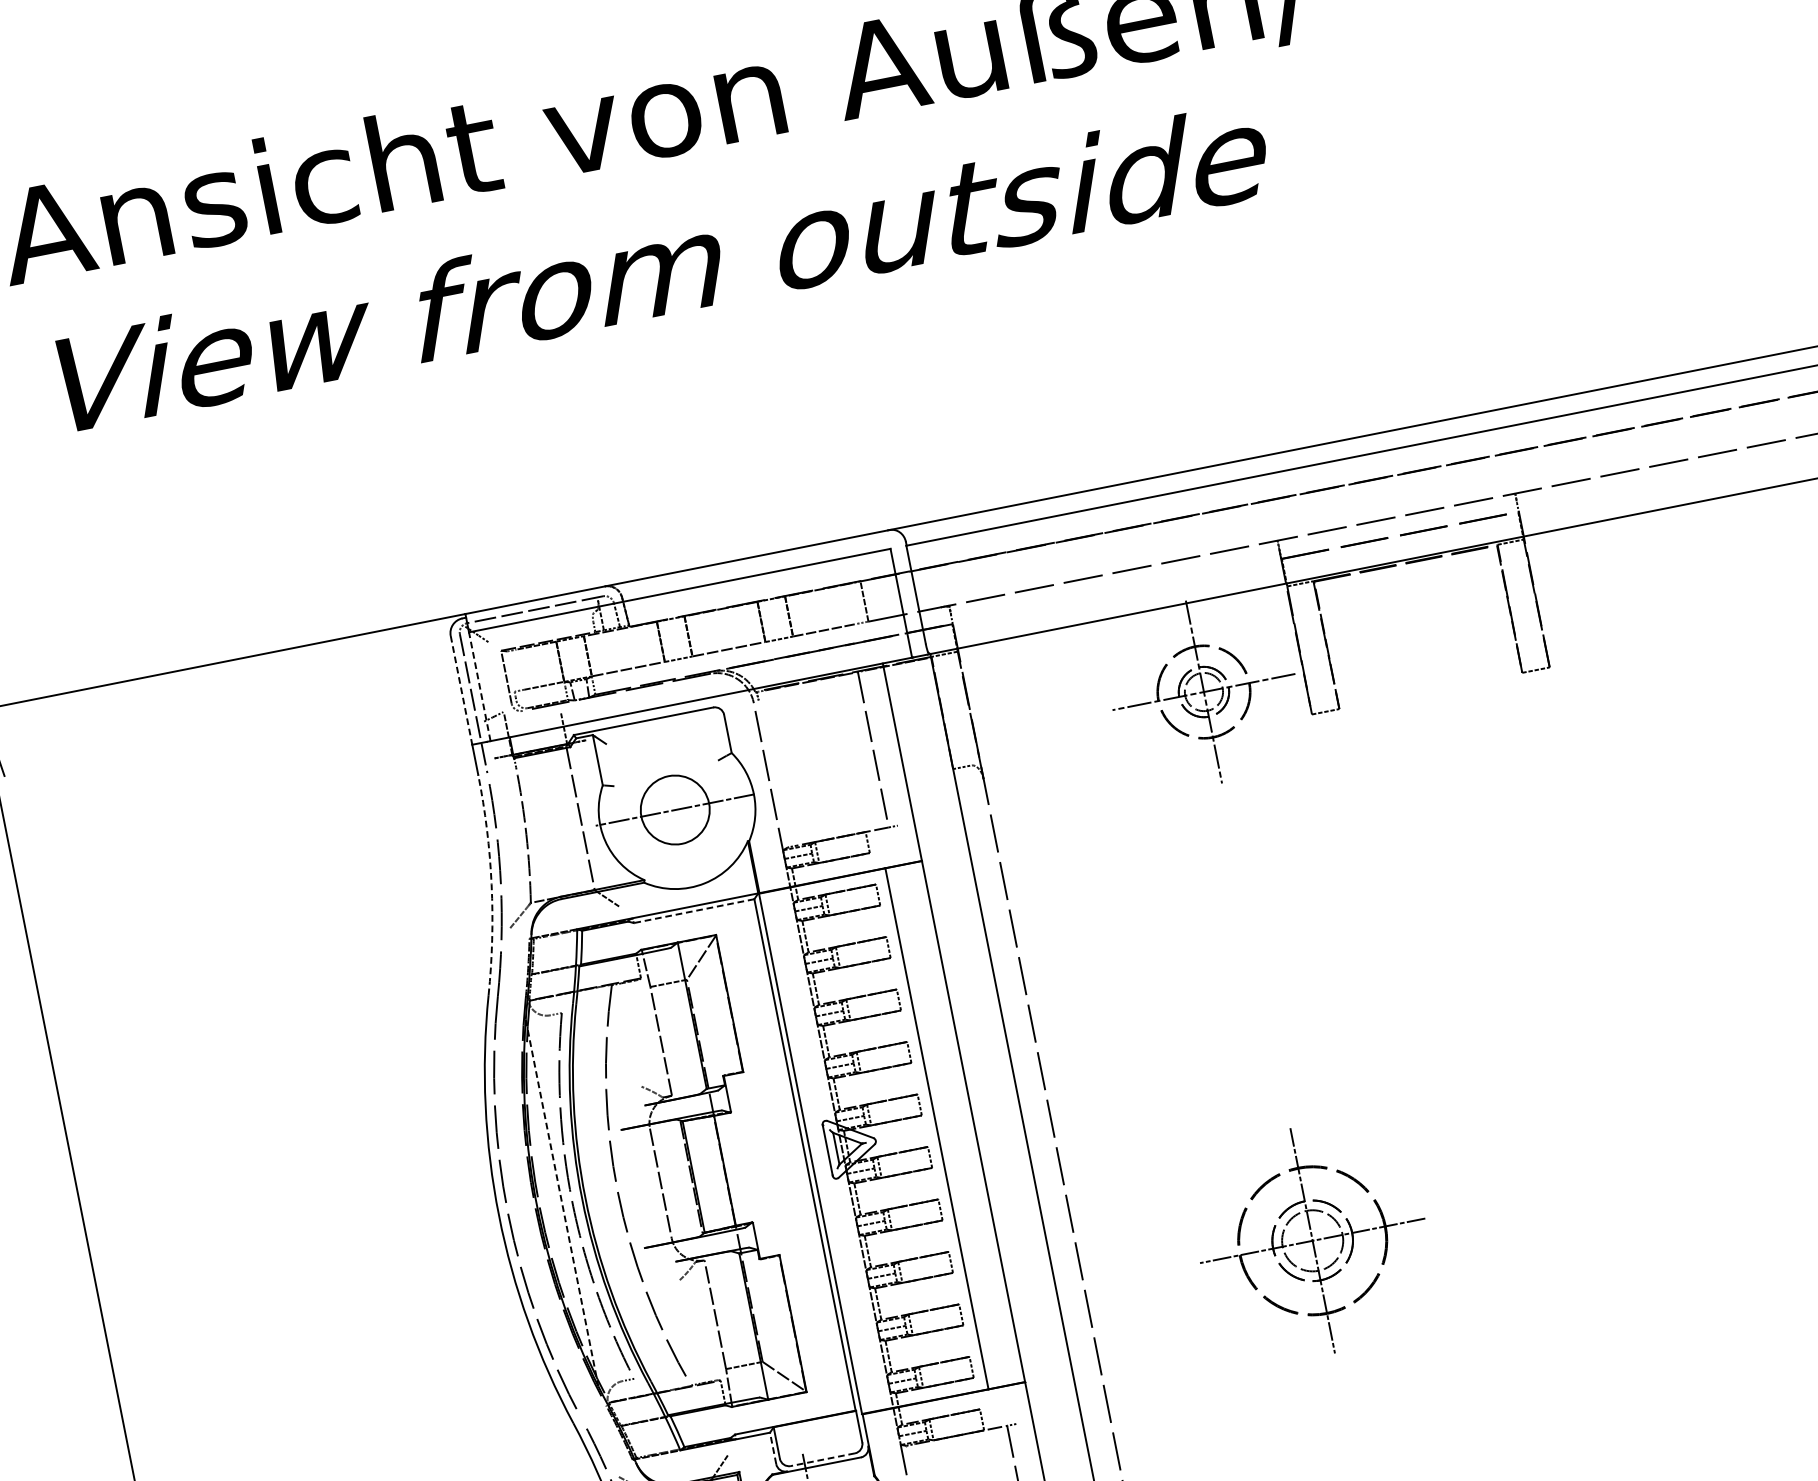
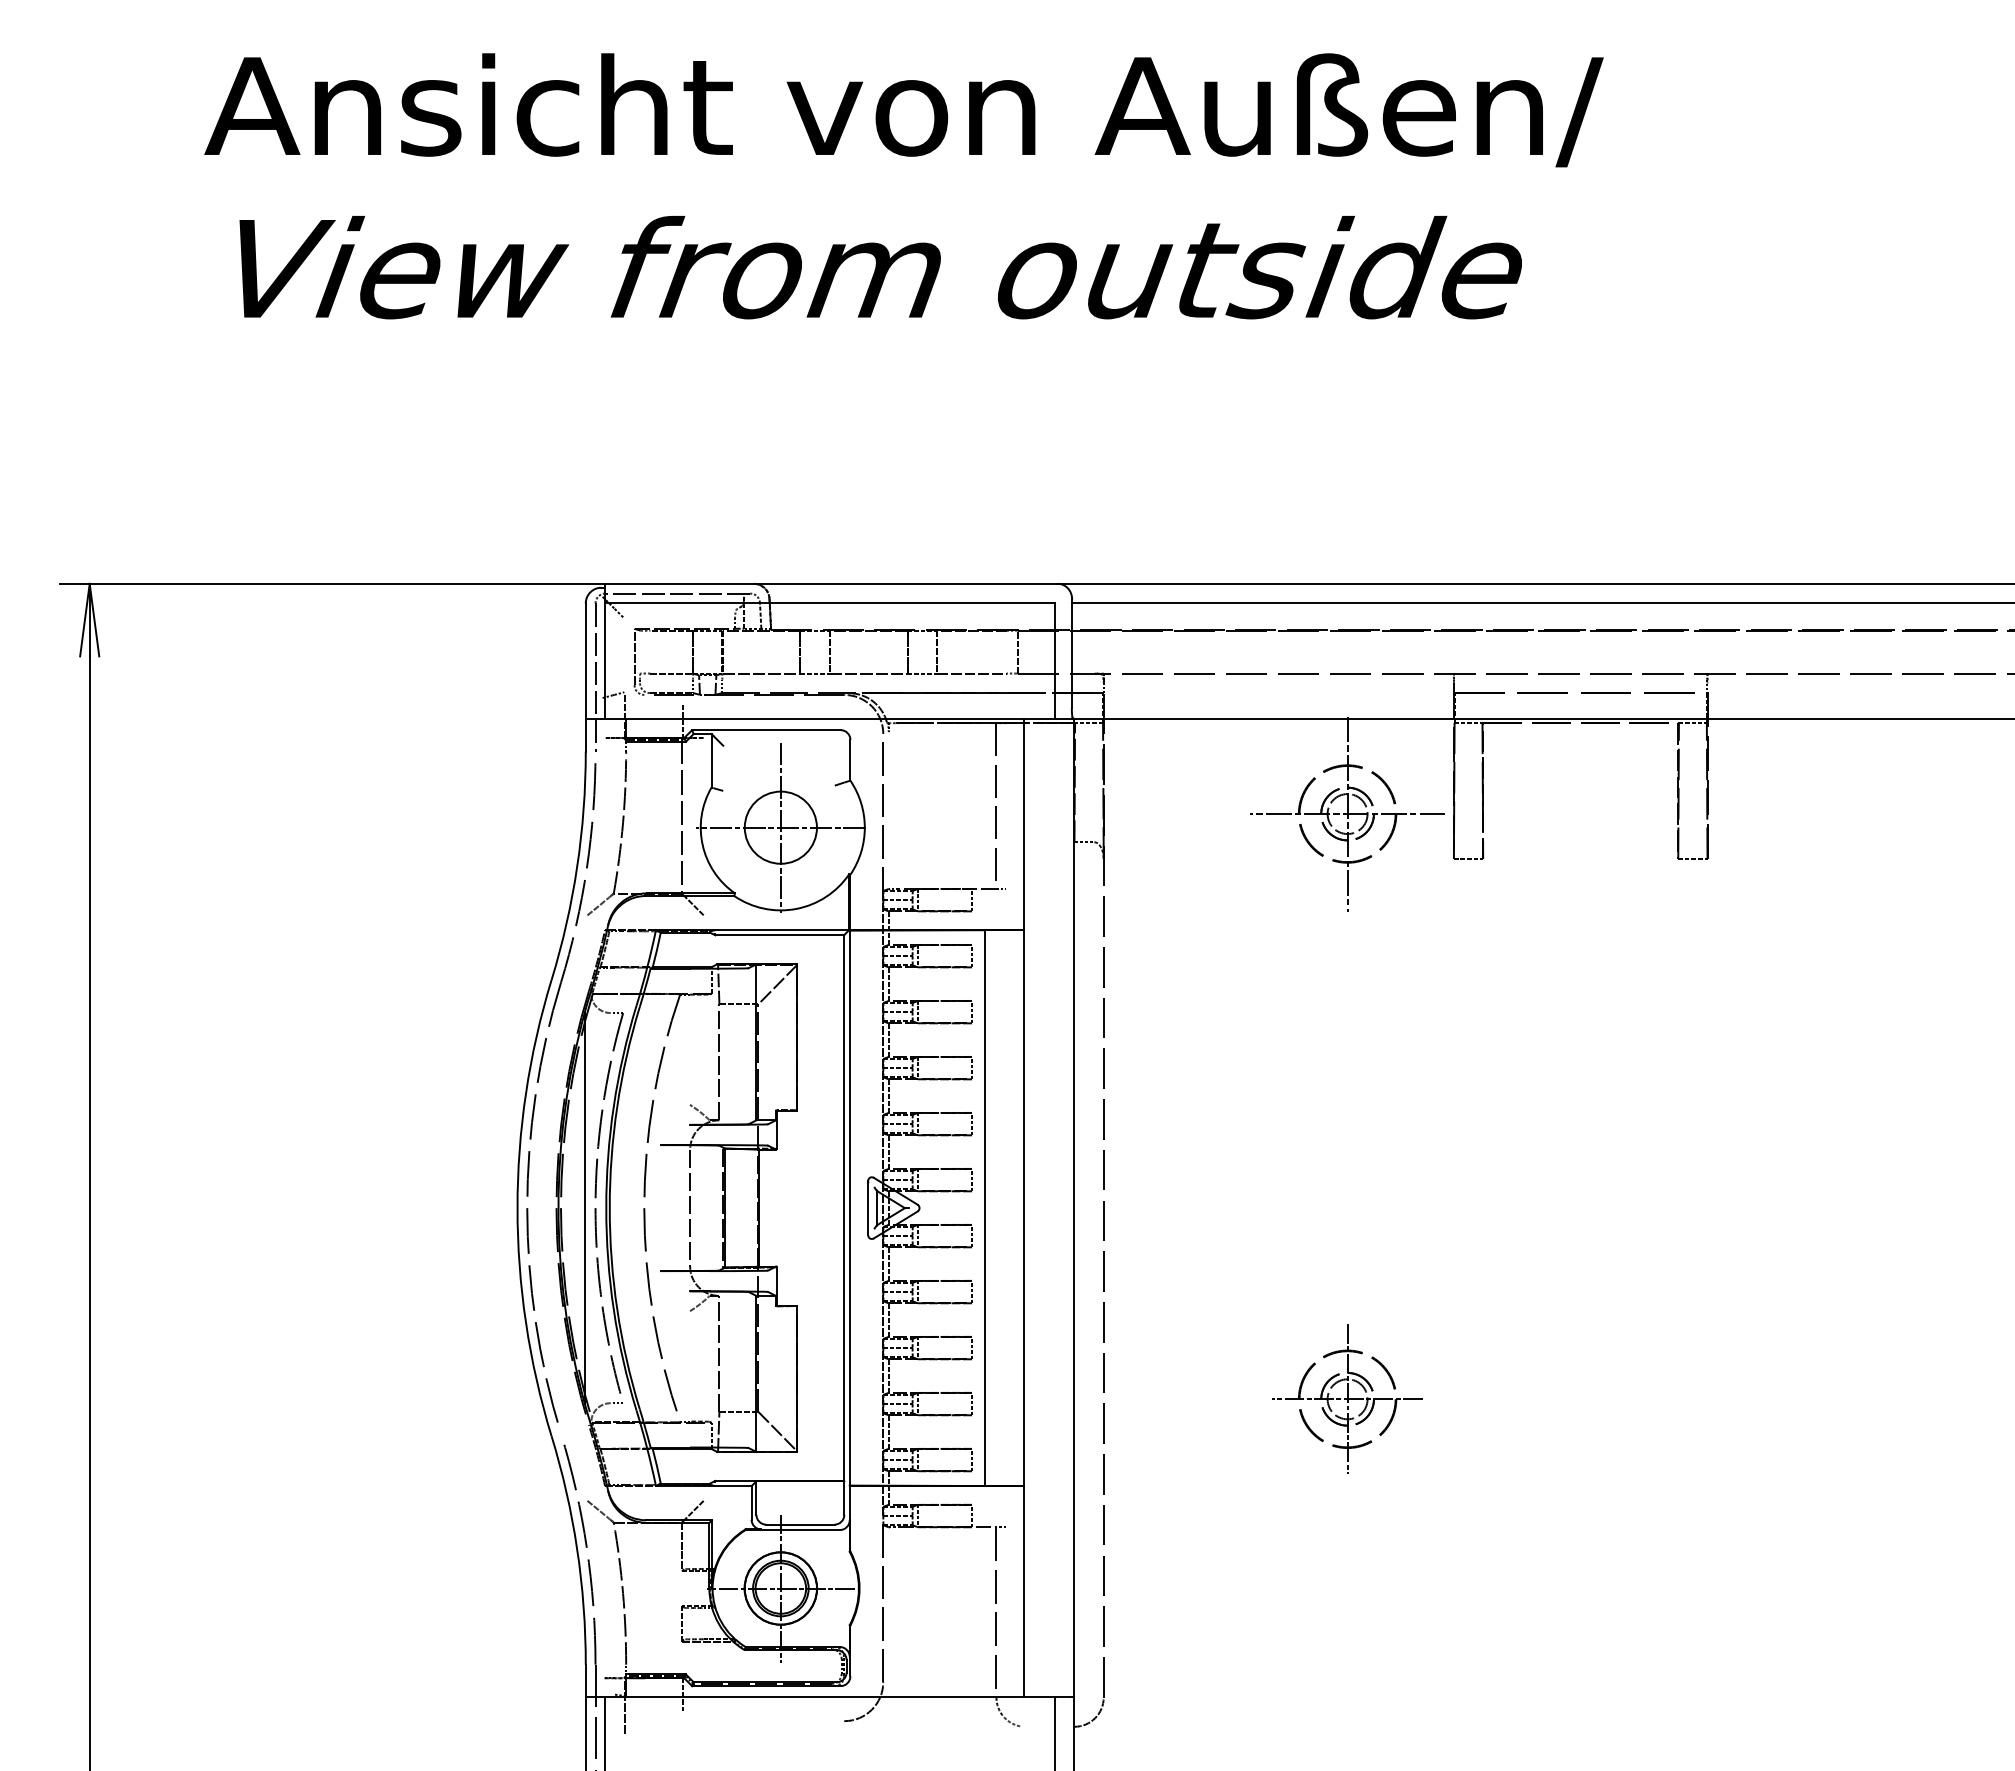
line: (479, 685) -> (605, 660), dashed -> solid
line: (461, 690) -> (585, 661), dashed -> solid
line: (674, 809) -> (780, 827), added
arc: (491, 884) -> (577, 866), dashed -> solid
line: (693, 911) -> (779, 935), dashed -> solid
line: (561, 1203) -> (584, 1208), dashed -> solid
part: (1312, 1239) -> (1347, 1398), size x0.62
line: (772, 1448) -> (751, 1502), dashed -> solid
line: (822, 1459) -> (799, 1524), dashed -> solid

